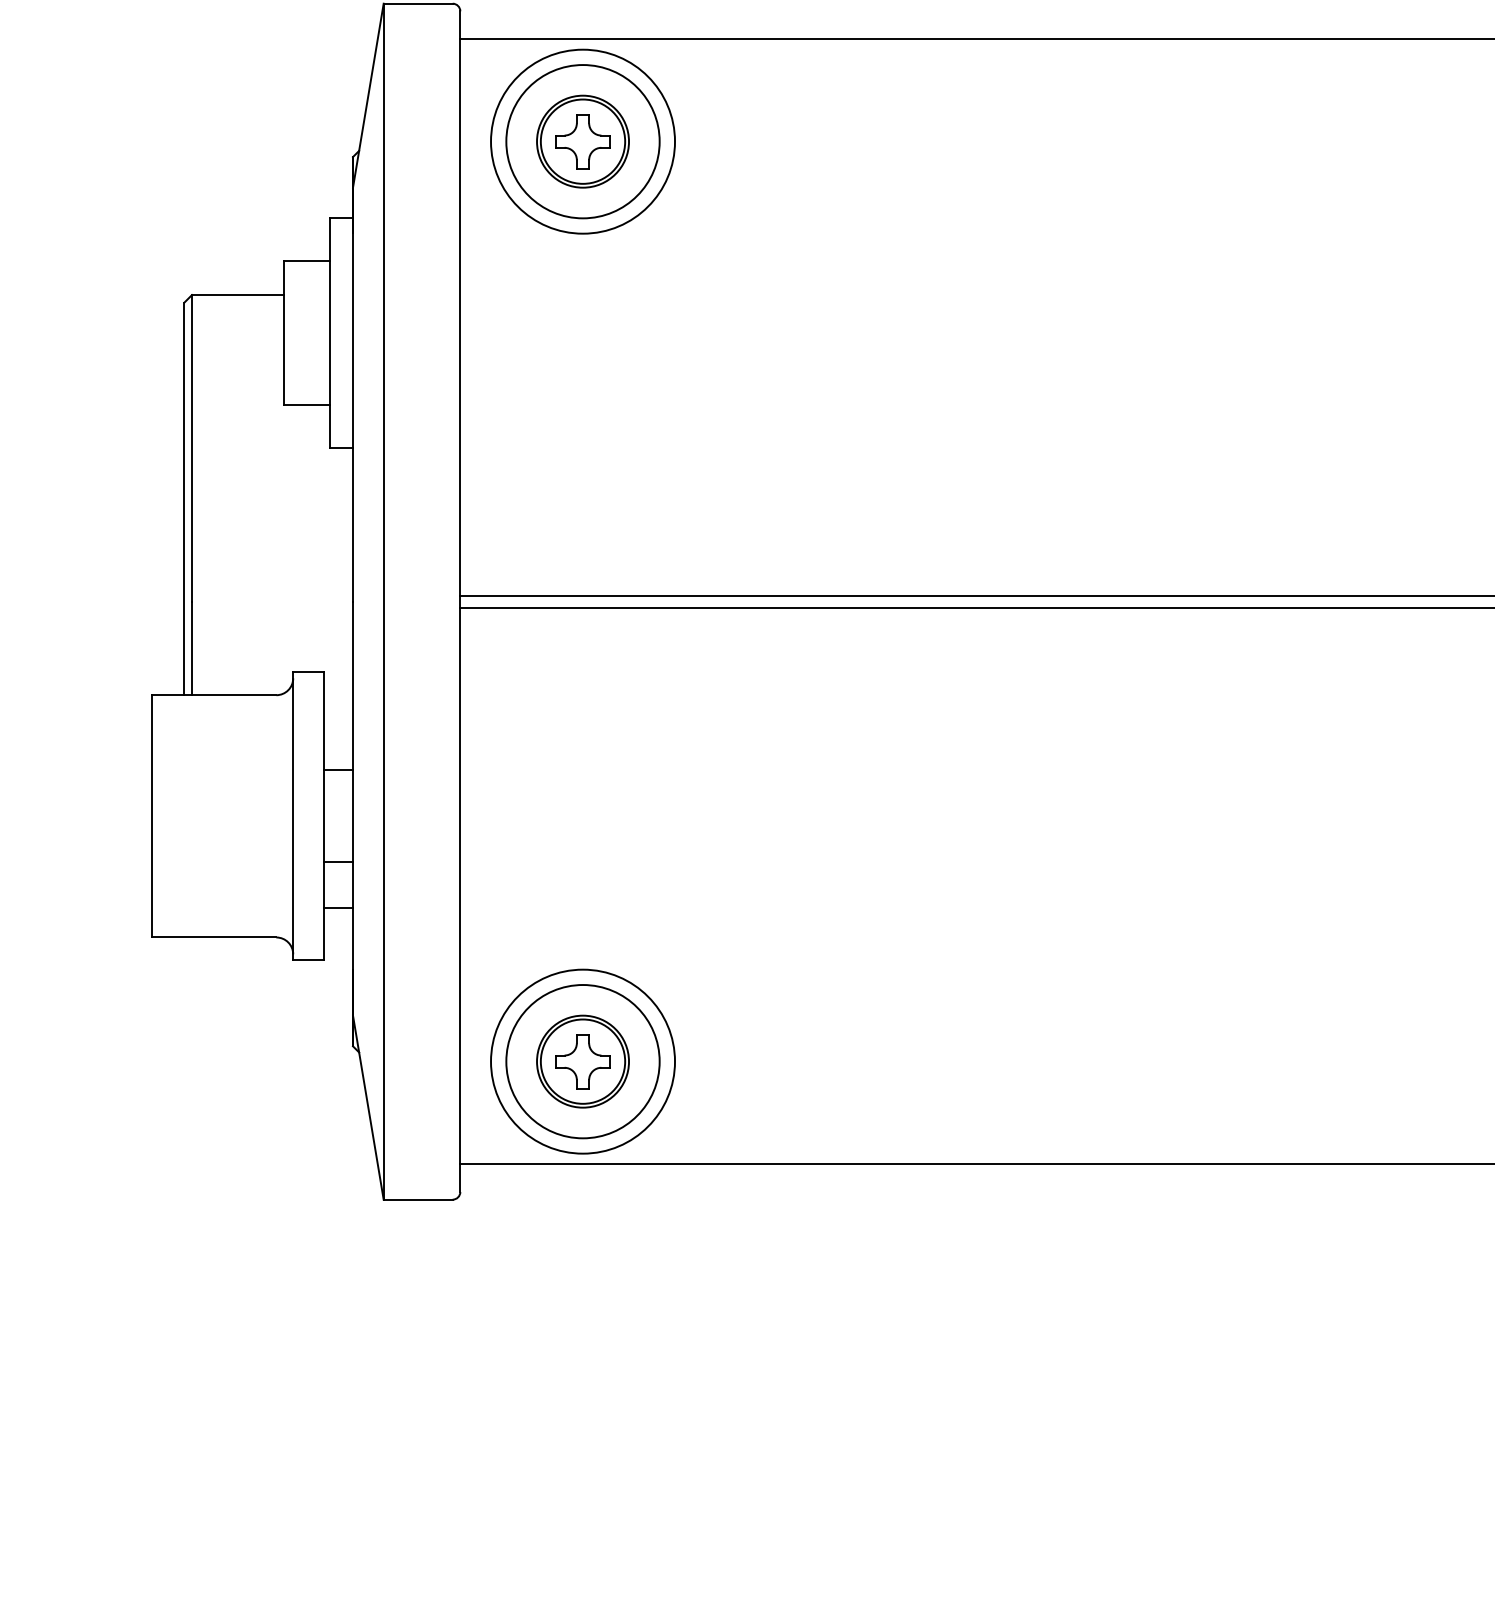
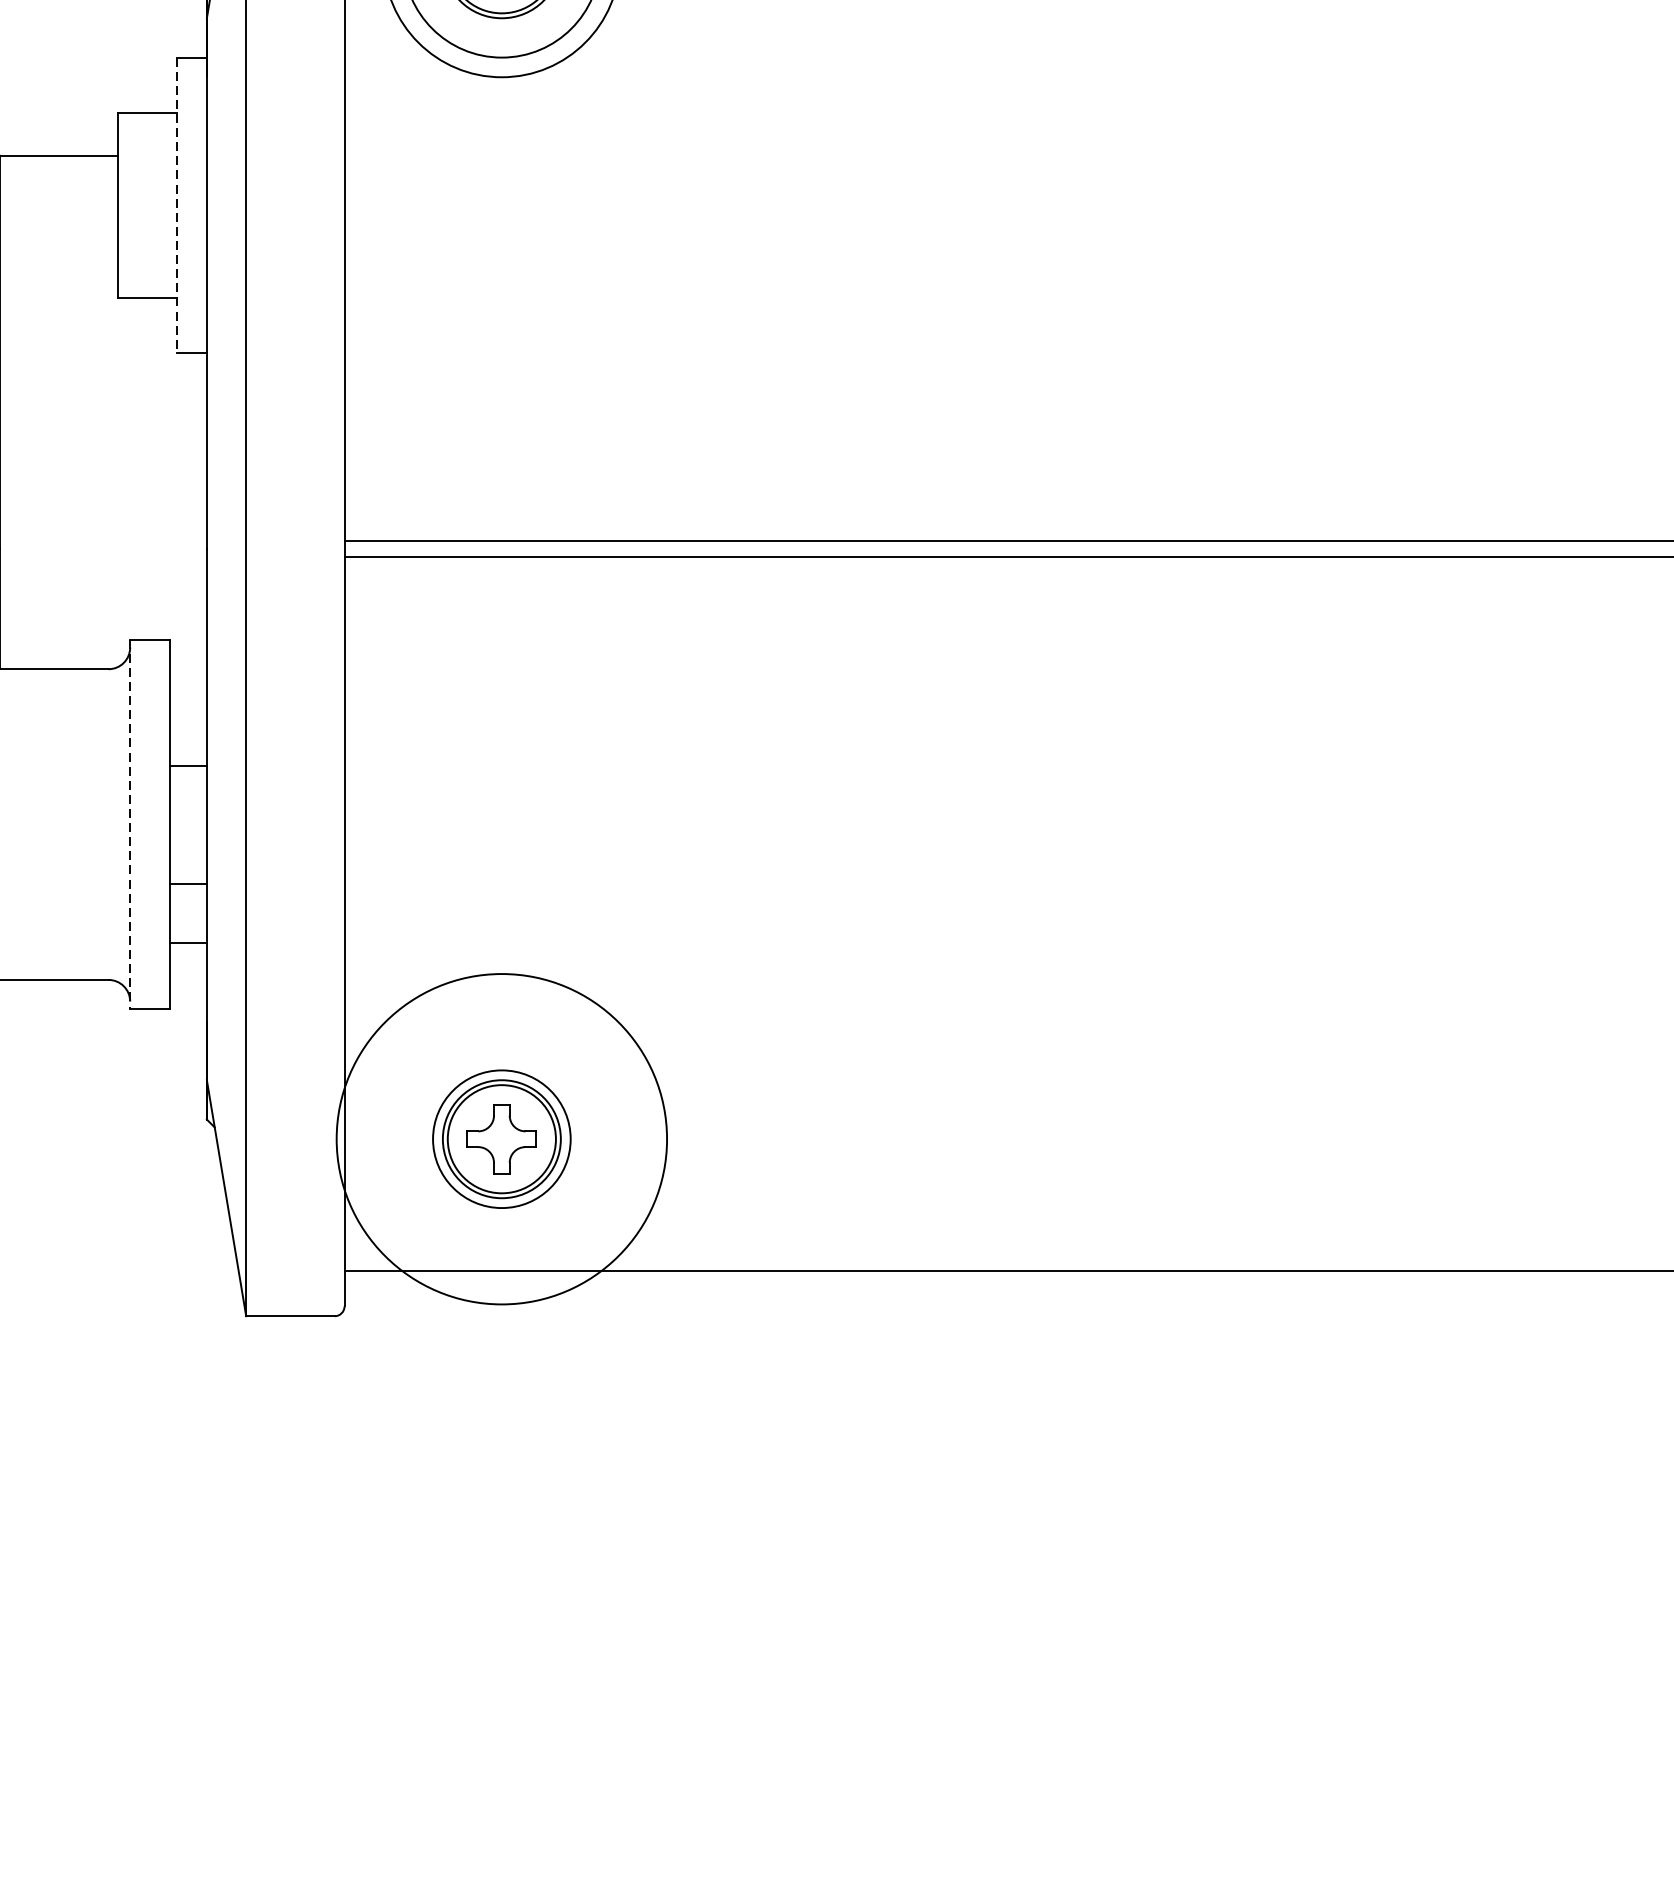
line: (330, 333) -> (178, 205), solid -> dashed
line: (293, 816) -> (130, 824), solid -> dashed
circle: (582, 1061) -> (501, 1139), size x0.7
circle: (583, 1061) -> (502, 1139), size x1.4

